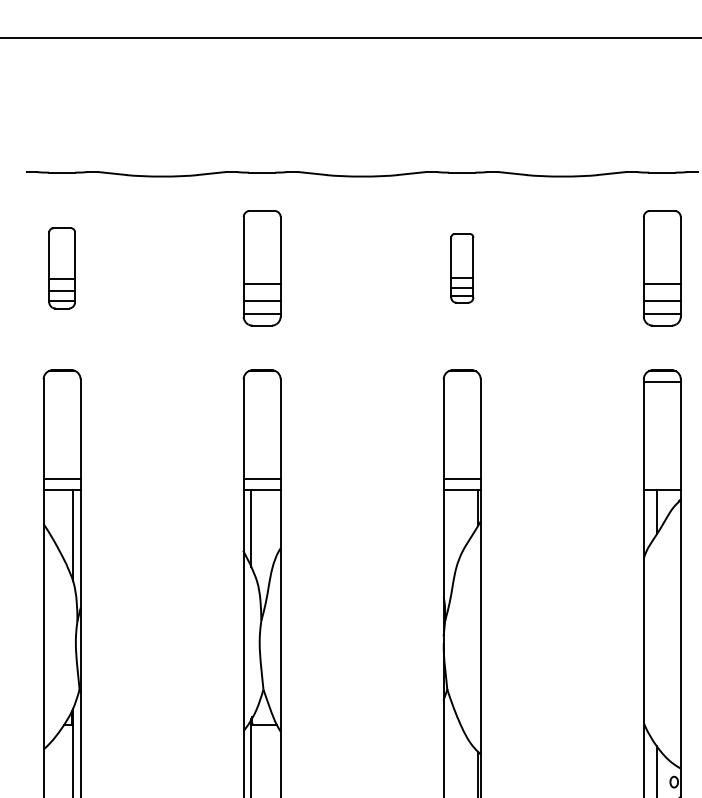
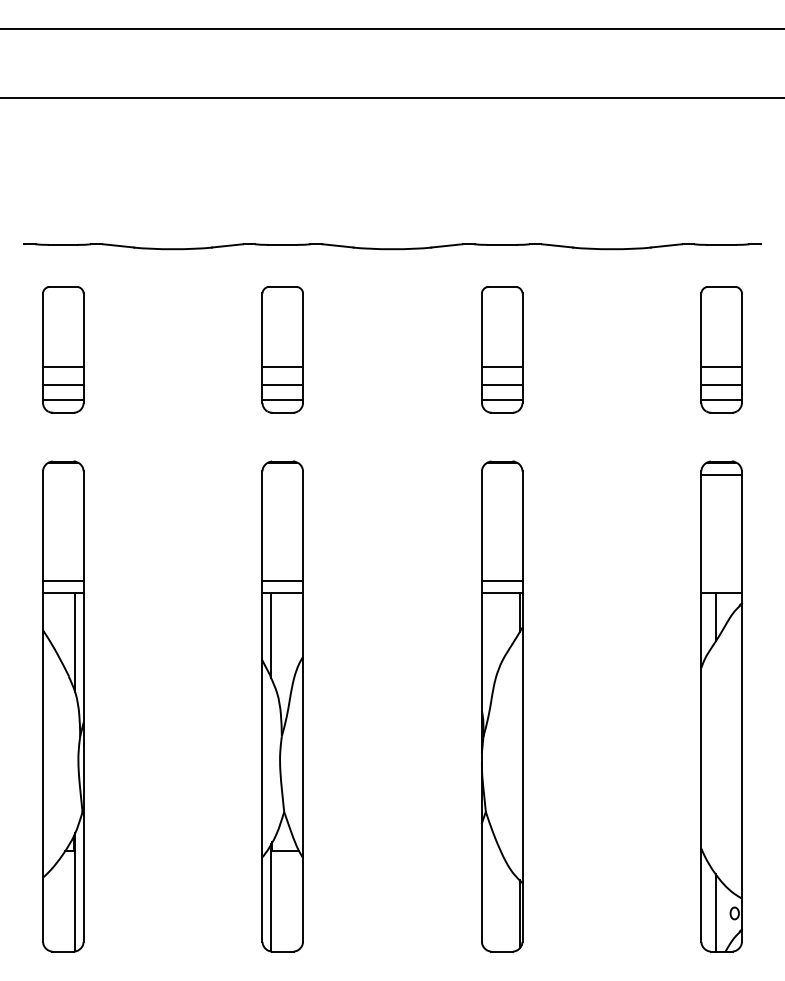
part: (62, 267) -> (63, 349), size x1.43
part: (462, 267) -> (502, 349), size x1.67

